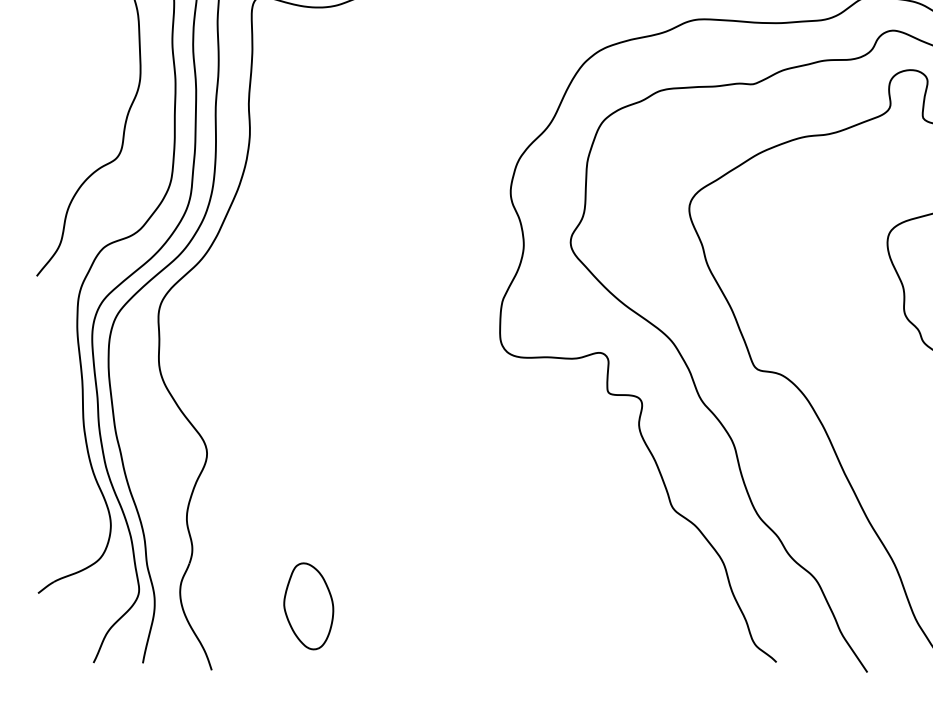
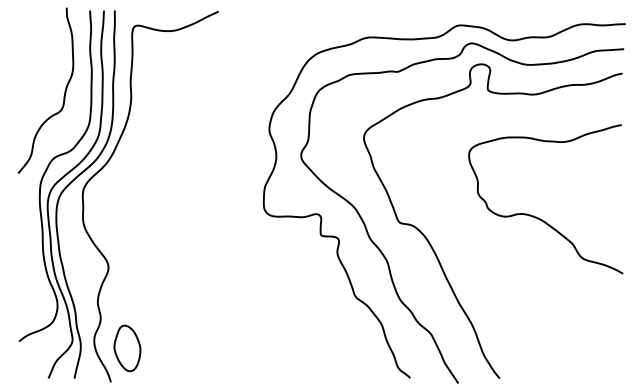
part: (308, 606) -> (127, 348), moved

